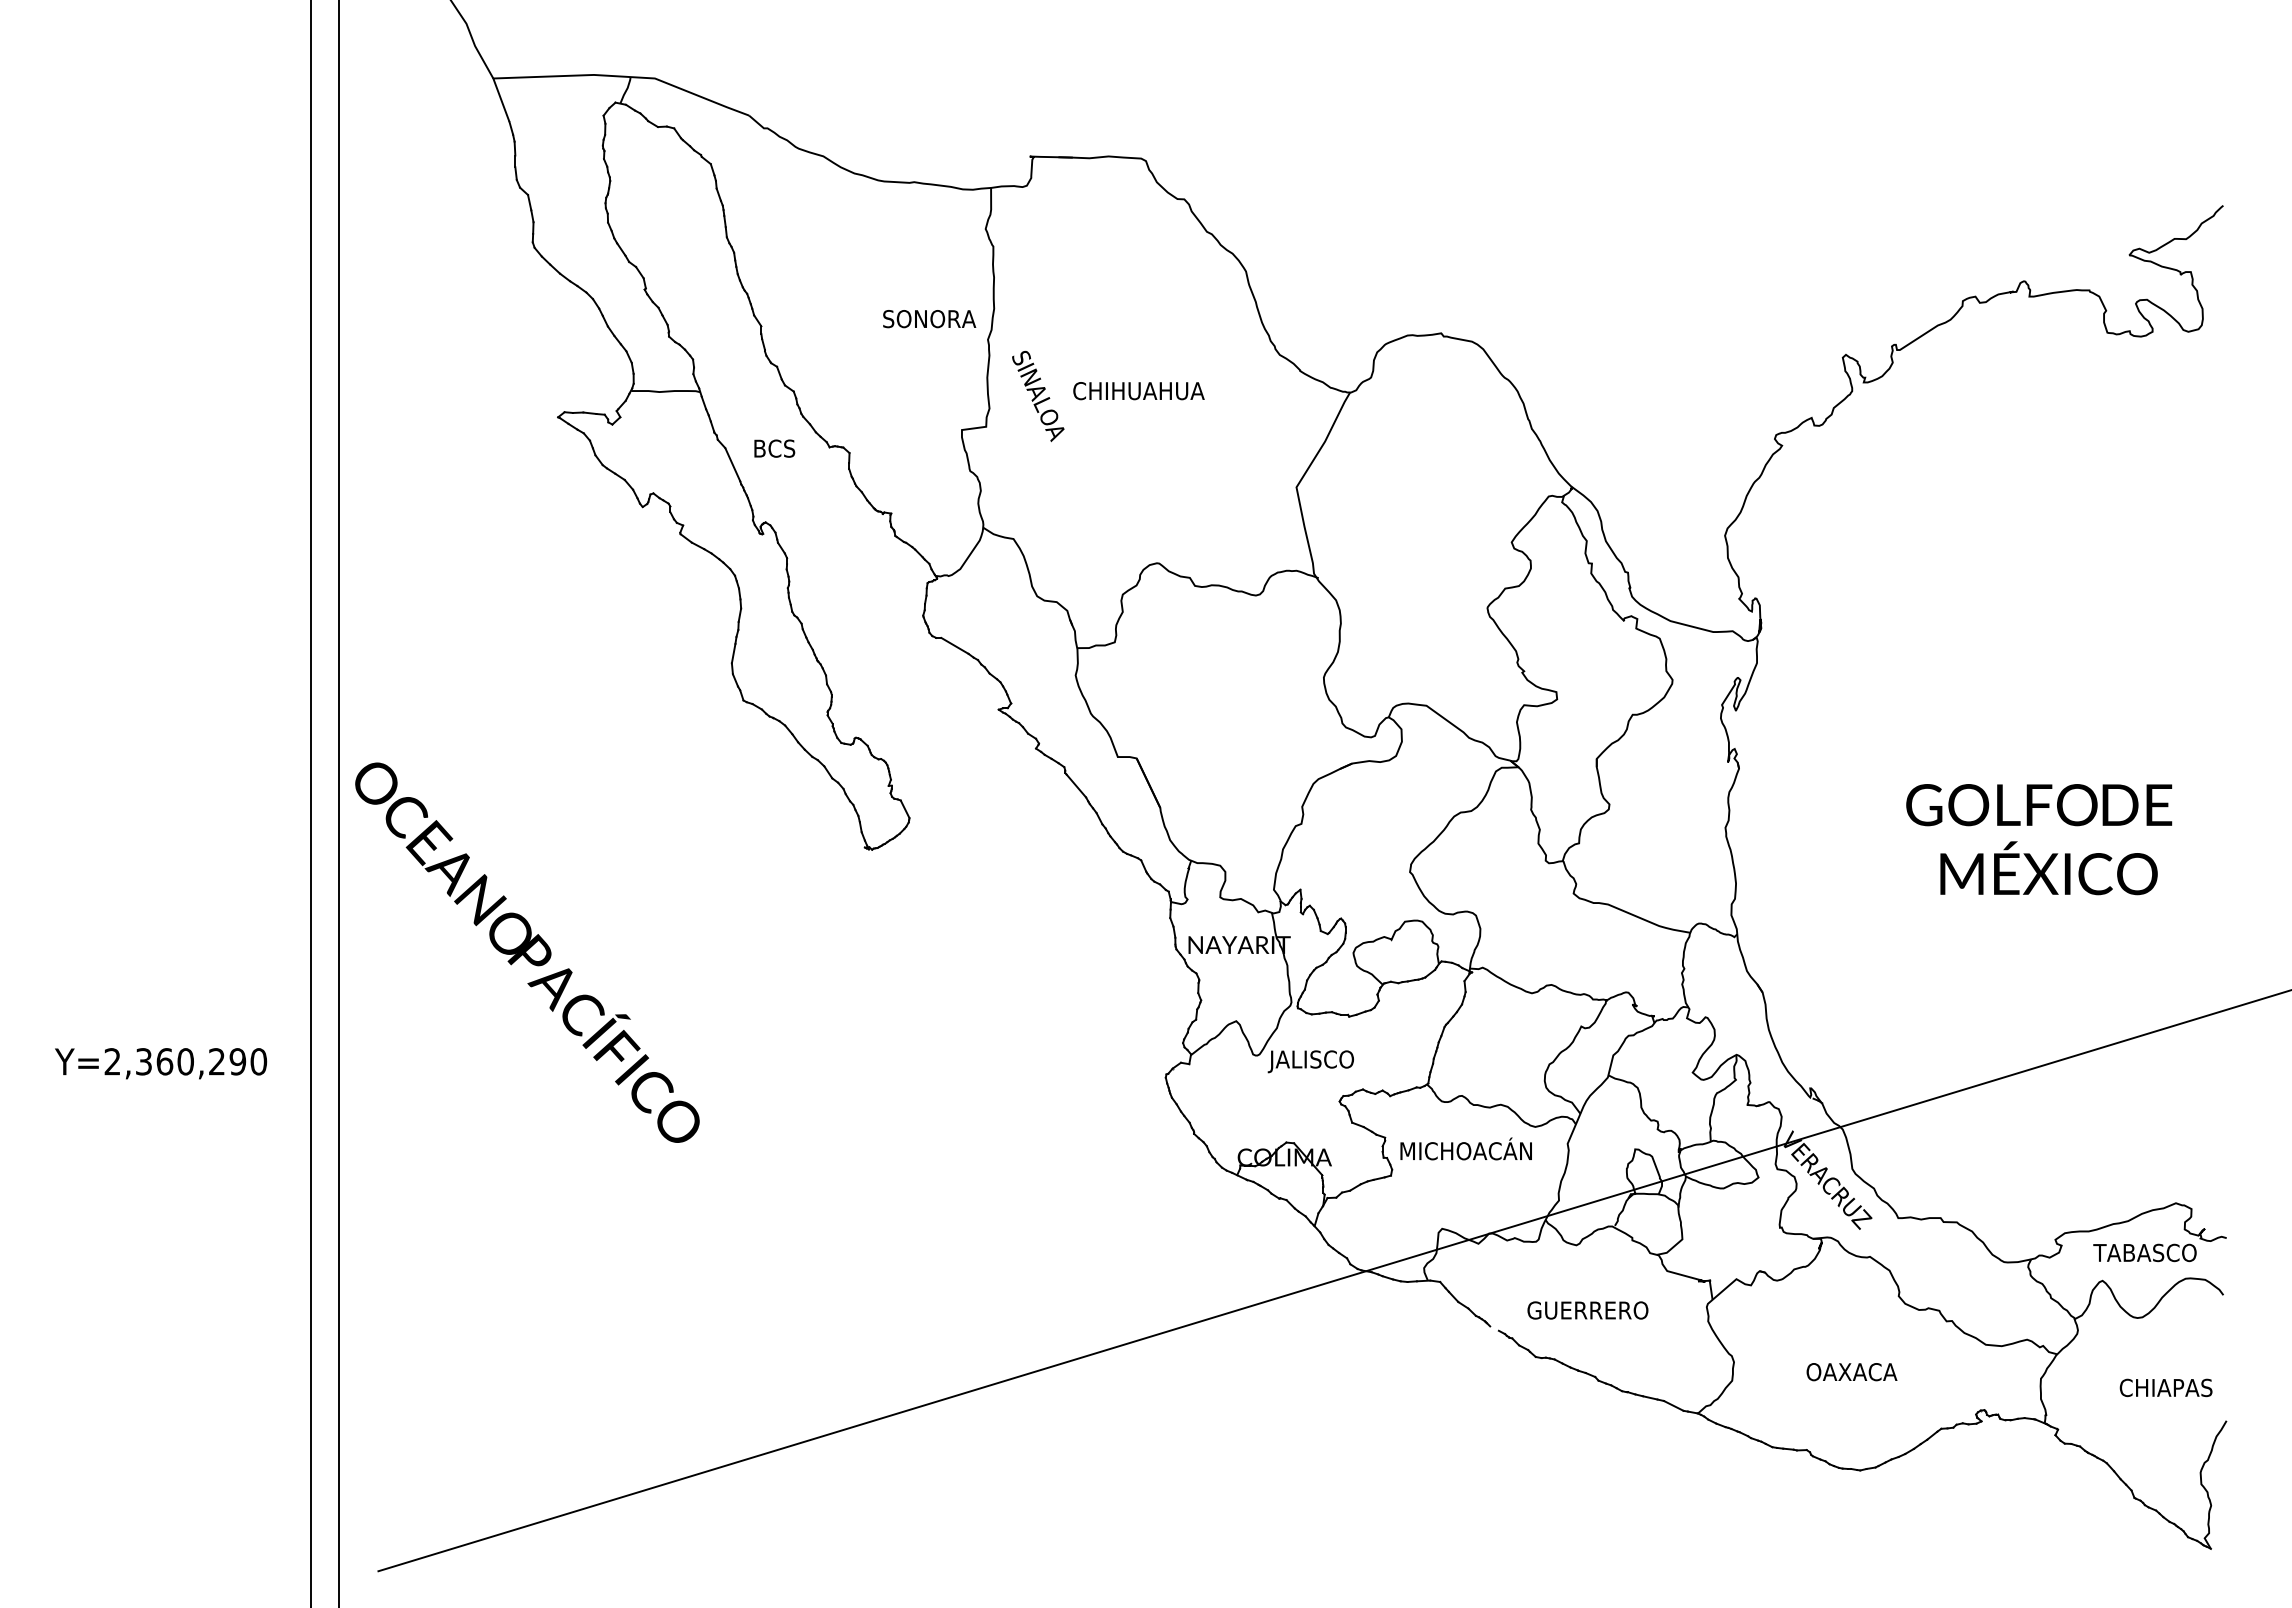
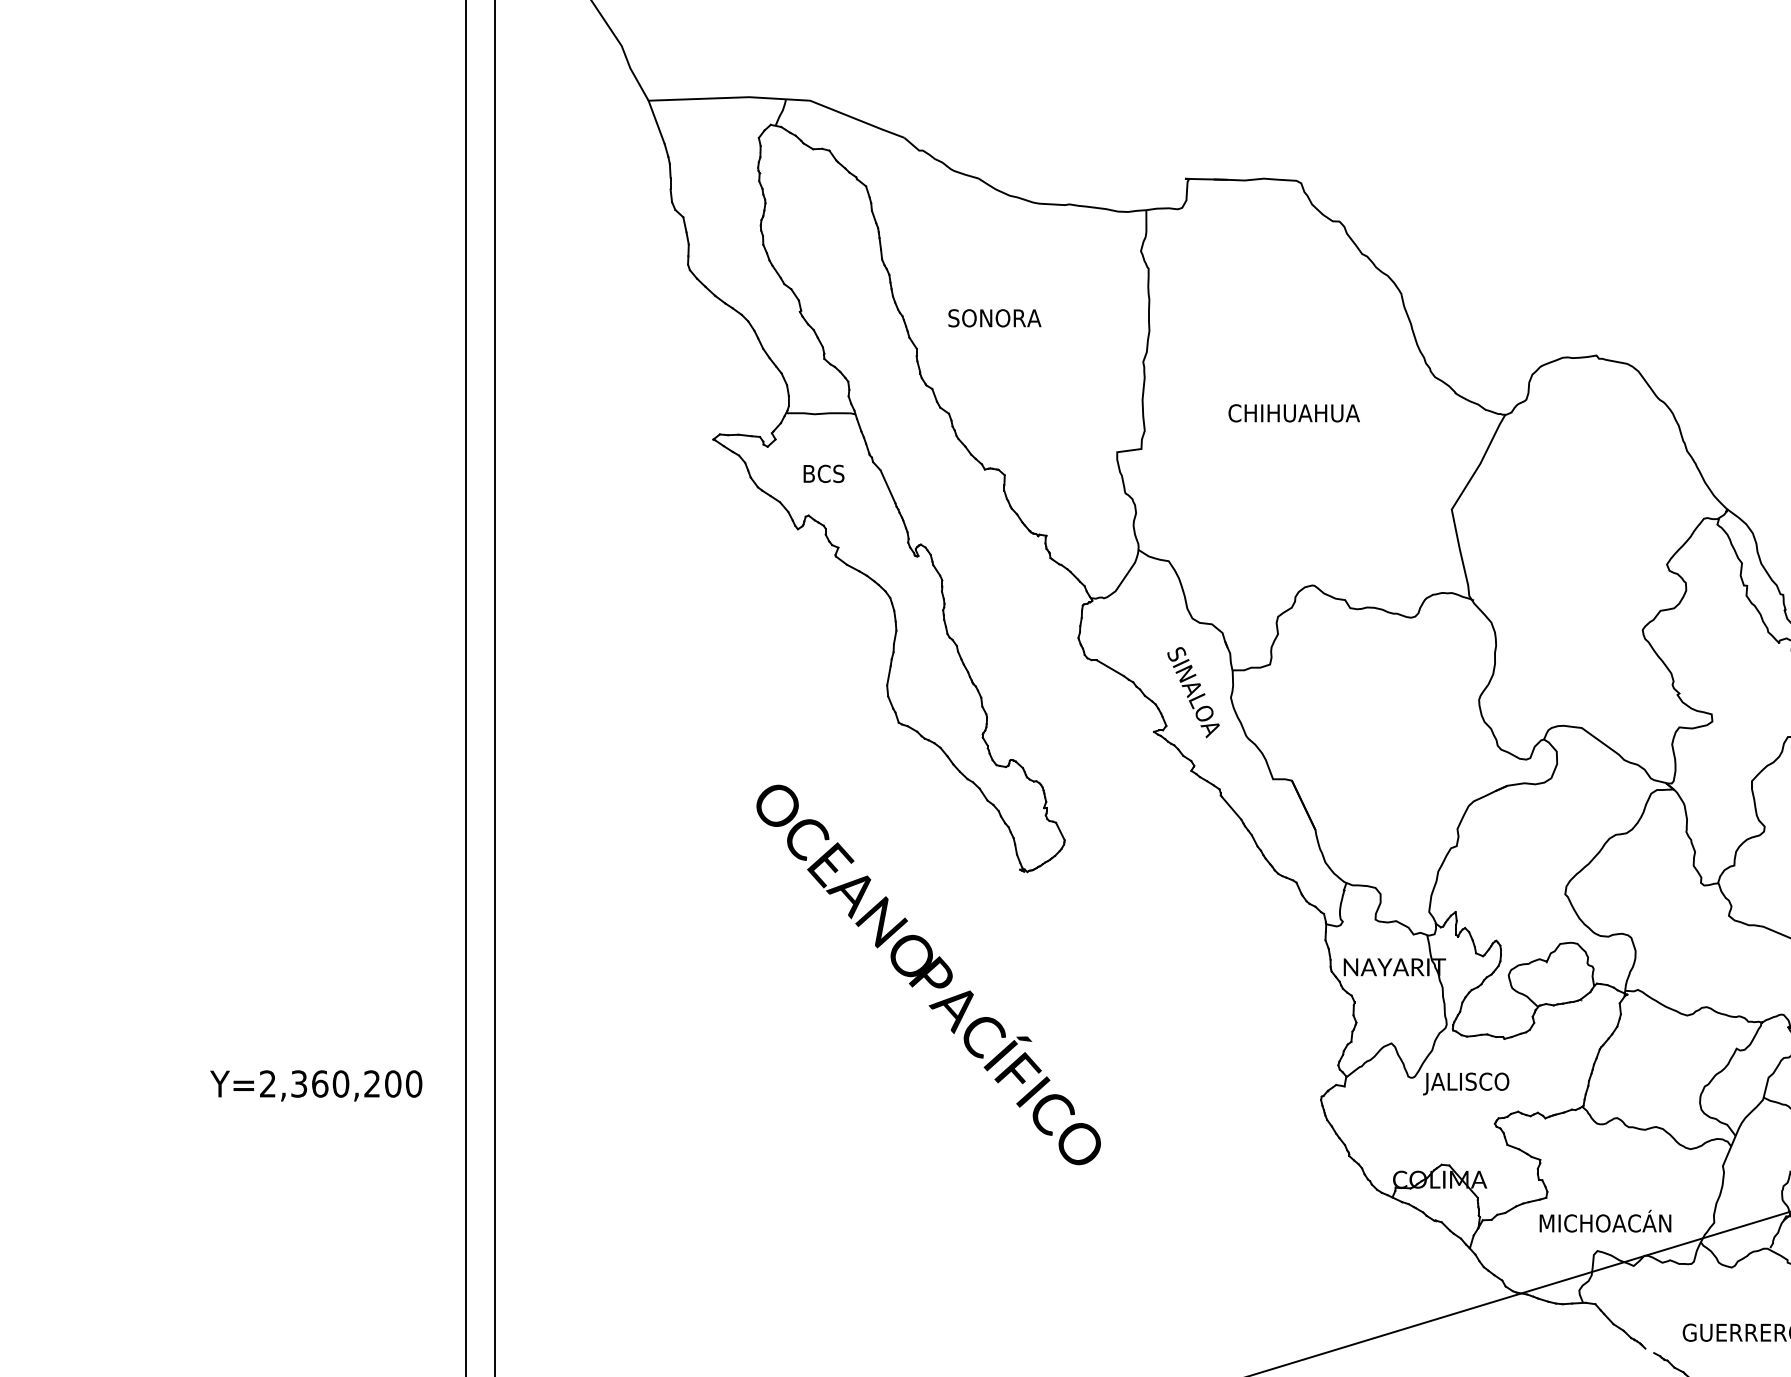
text: (929, 319) -> (994, 318), moved
text: (1038, 396) -> (1193, 692), moved
text: (774, 448) -> (823, 473), moved
text: (527, 952) -> (928, 974), moved
text: (237, 1061) -> (392, 1083), Y=2,360,290 -> Y=2,360,200
text: (1465, 1148) -> (1604, 1220), moved

